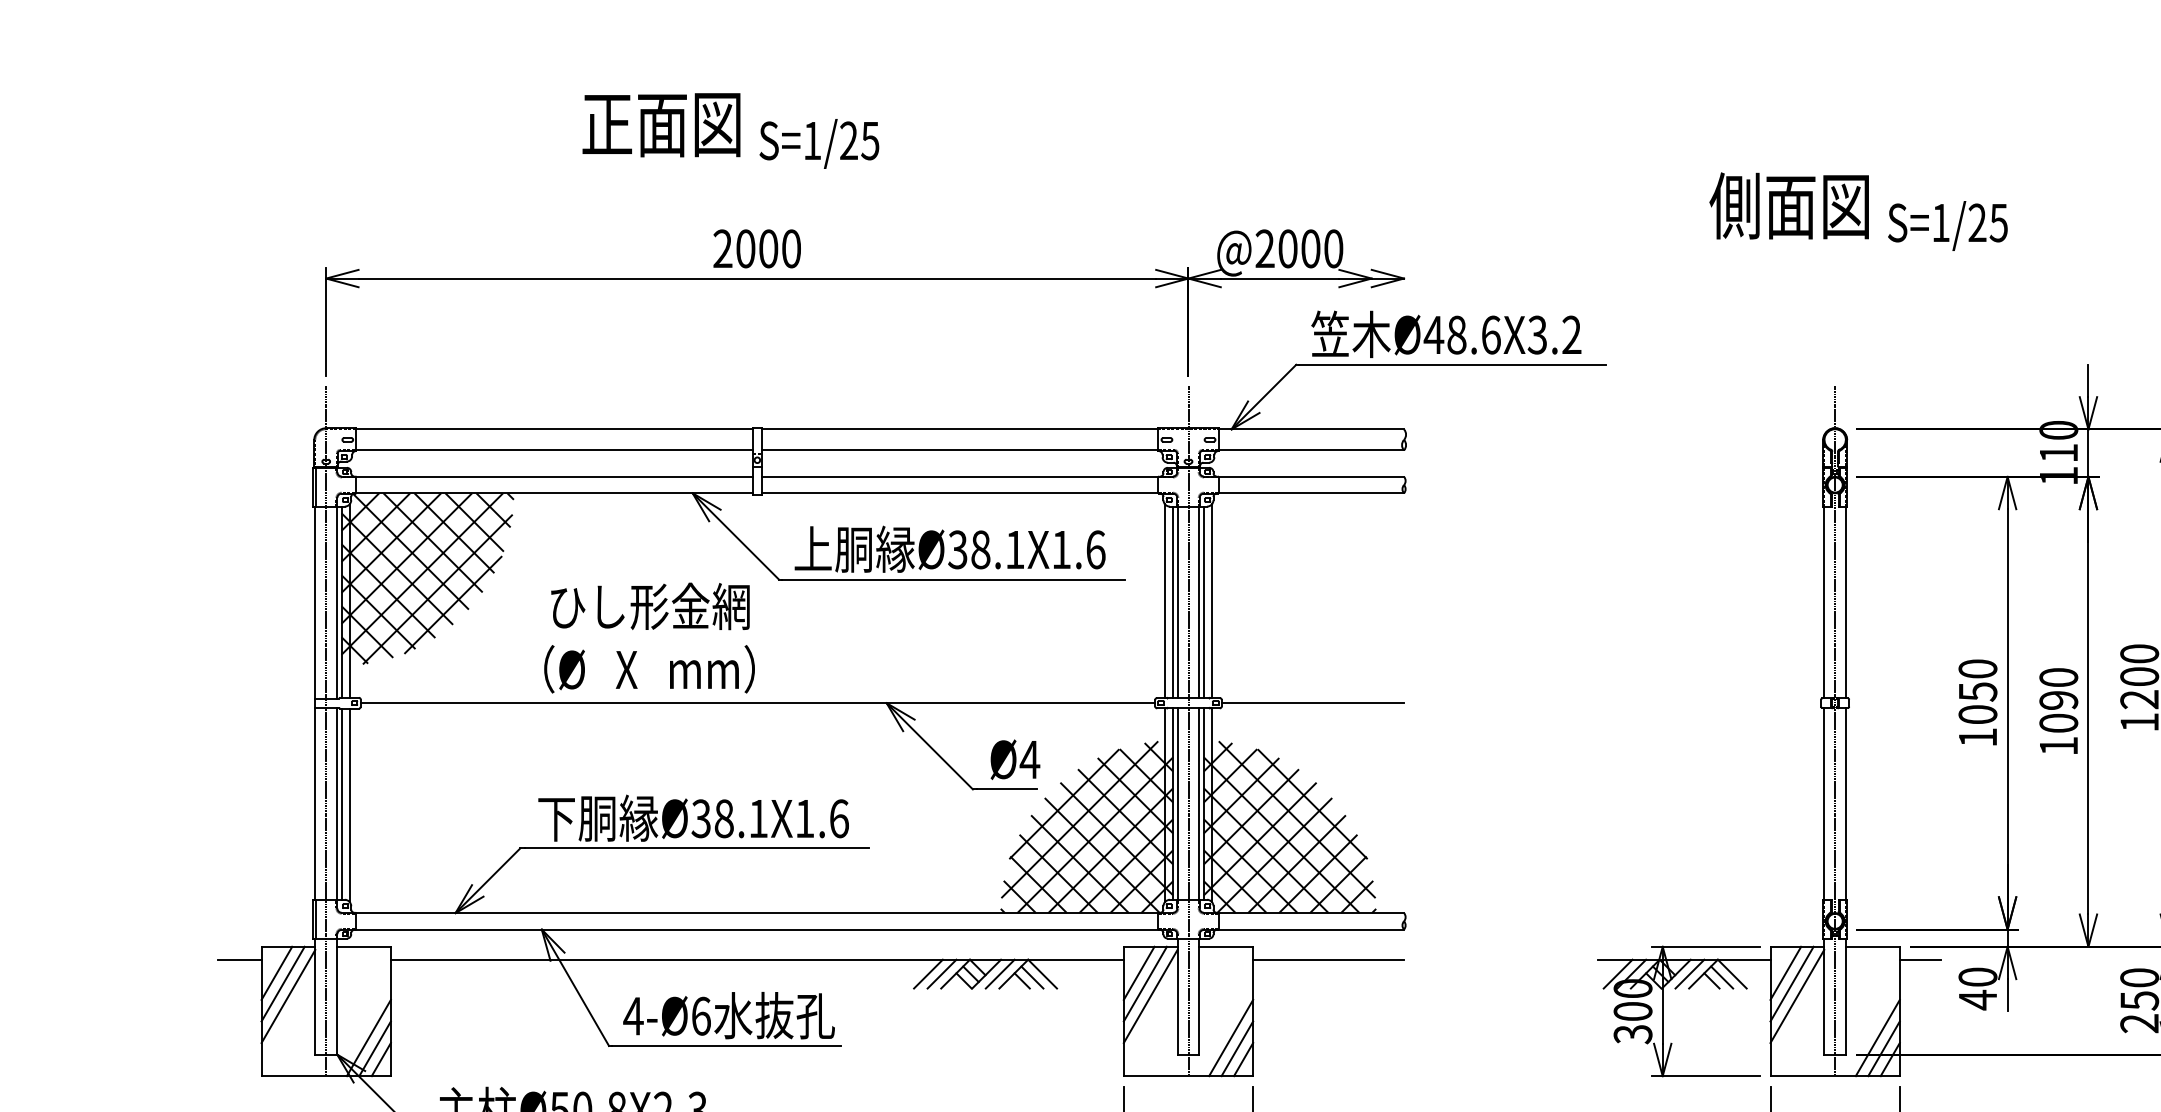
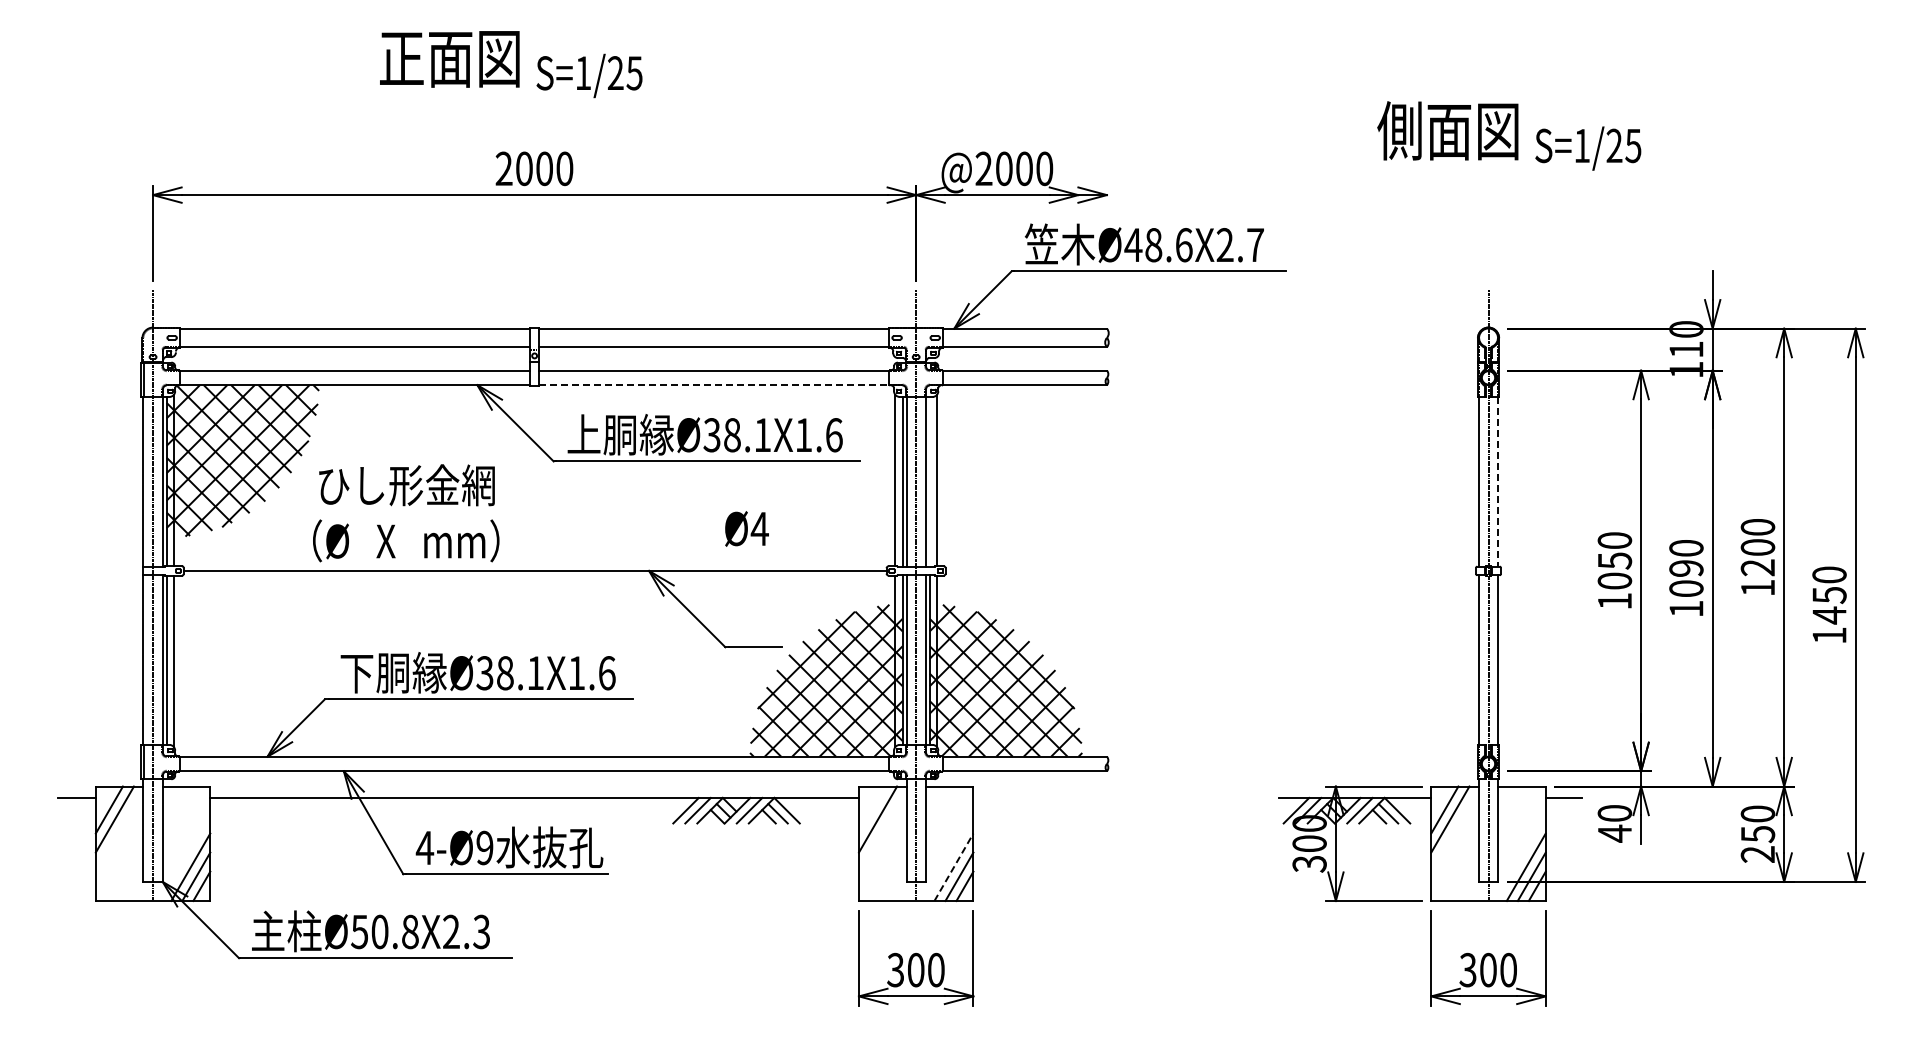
text: (1553, 335) -> (1239, 245), Ø48.6X3.2 -> Ø48.6X2.7
line: (960, 493) -> (714, 385), solid -> dashed
line: (1203, 602) -> (929, 481), removed
line: (1846, 602) -> (1498, 481), solid -> dashed
text: (649, 638) -> (406, 513), moved
line: (1312, 702) -> (1025, 570), removed
text: (1014, 759) -> (746, 528), moved
line: (1327, 959) -> (1039, 797), removed
line: (1139, 972) -> (872, 809), removed
line: (288, 996) -> (119, 830), removed
line: (1150, 996) -> (882, 830), removed
line: (1796, 996) -> (1454, 830), removed
text: (700, 1015) -> (484, 847), 4-Ø6 -> 4-Ø9
line: (1230, 1038) -> (953, 867), solid -> dashed

